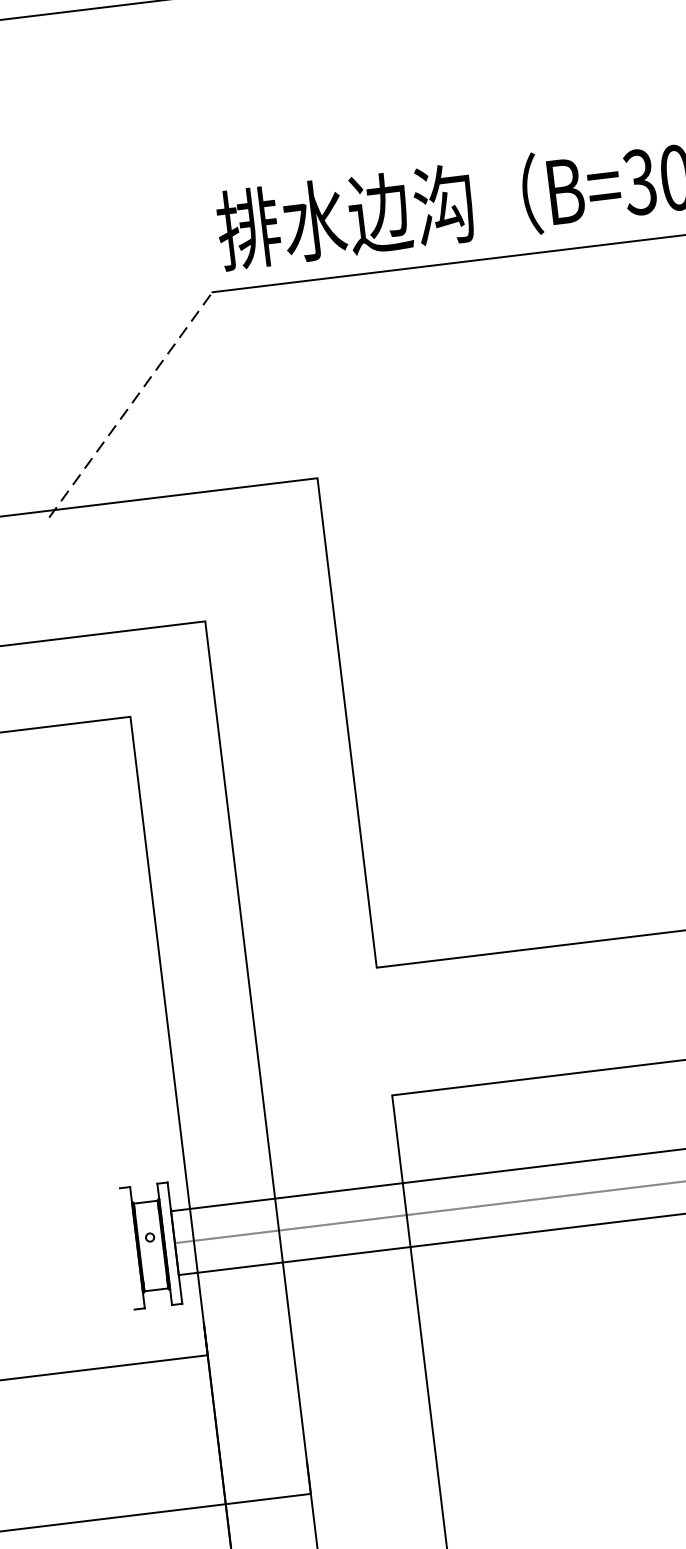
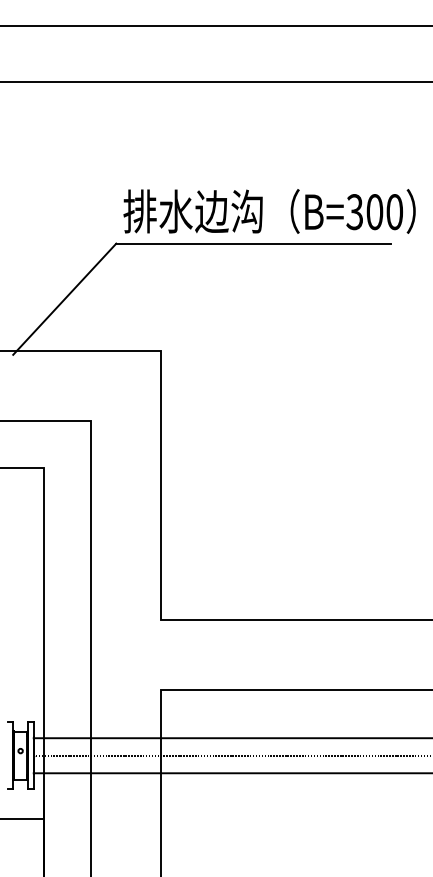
line: (130, 405) -> (64, 299), dashed -> solid

